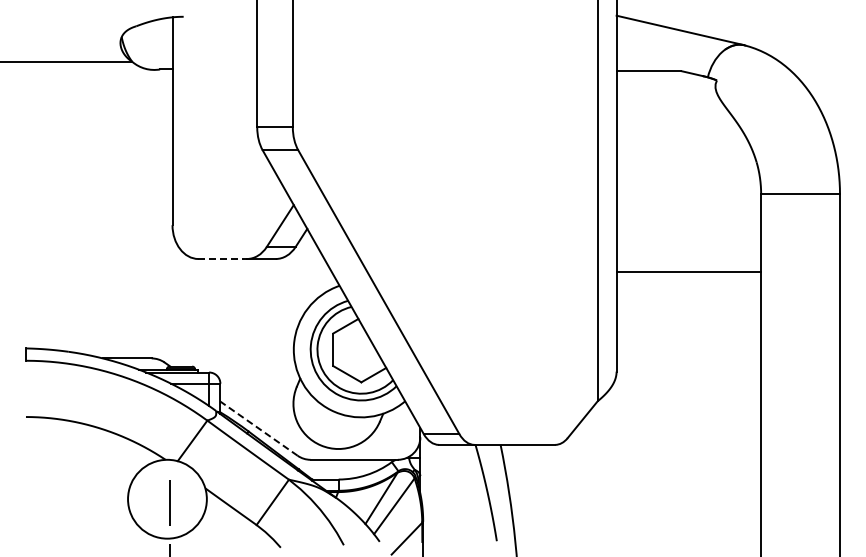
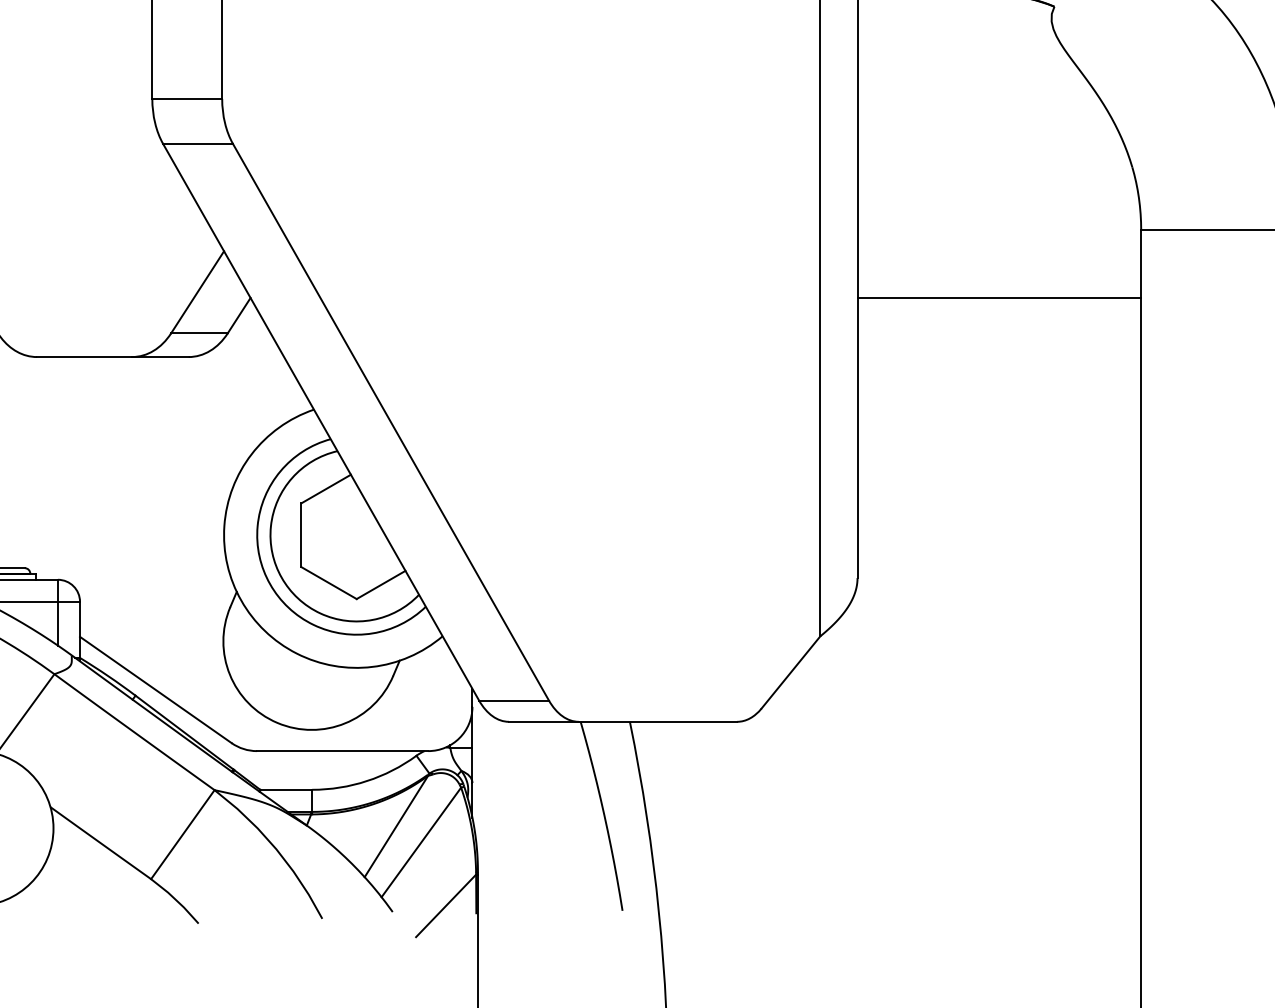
line: (223, 259) -> (86, 358), dashed -> solid
line: (688, 271) -> (998, 297), moved
line: (258, 428) -> (154, 689), dashed -> solid

